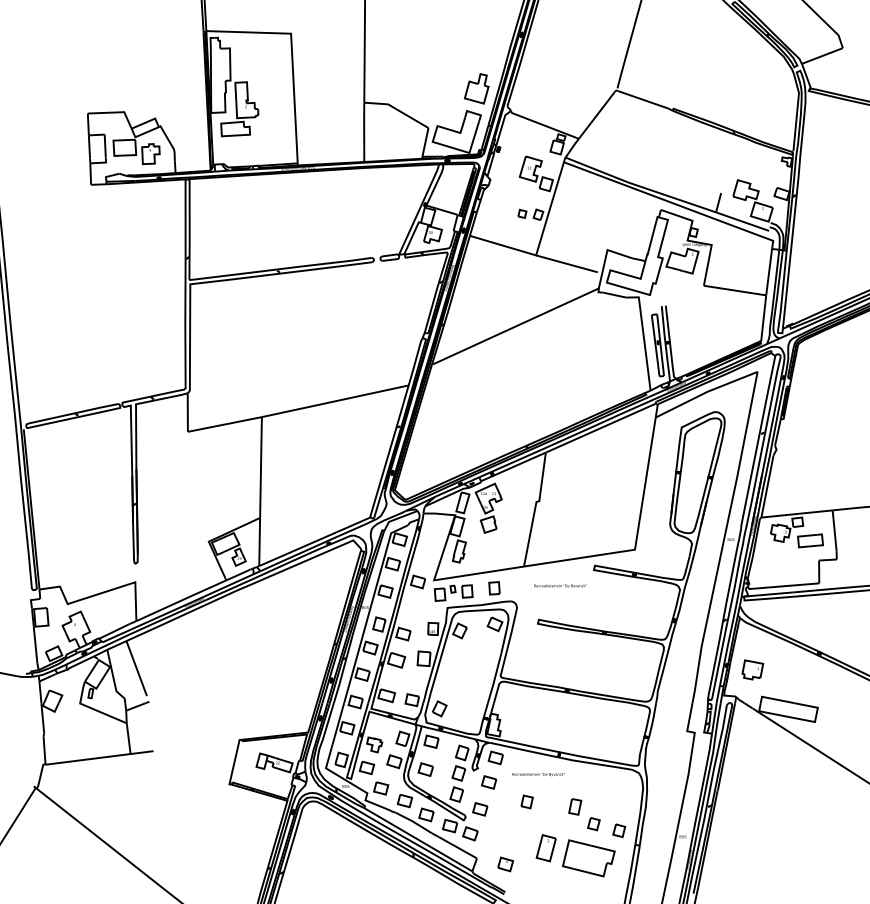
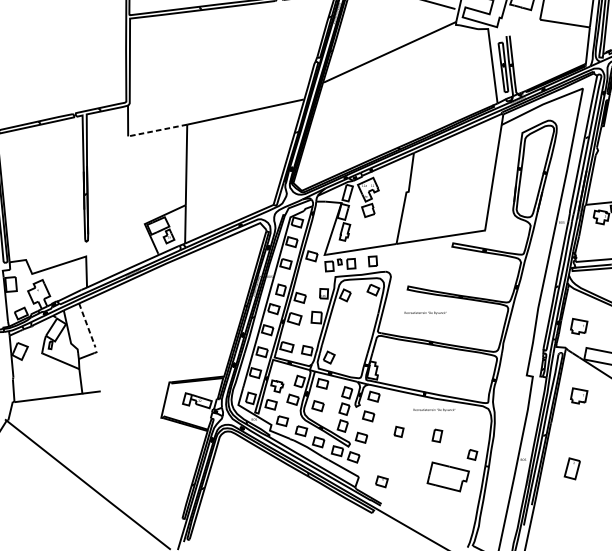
line: (224, 424) -> (157, 130), solid -> dashed
text: (560, 585) -> (425, 312), moved
line: (136, 669) -> (87, 326), solid -> dashed
part: (752, 756) -> (578, 395), added
text: (538, 774) -> (434, 409), moved
part: (593, 824) -> (451, 449), removed
part: (545, 848) -> (571, 469), moved

